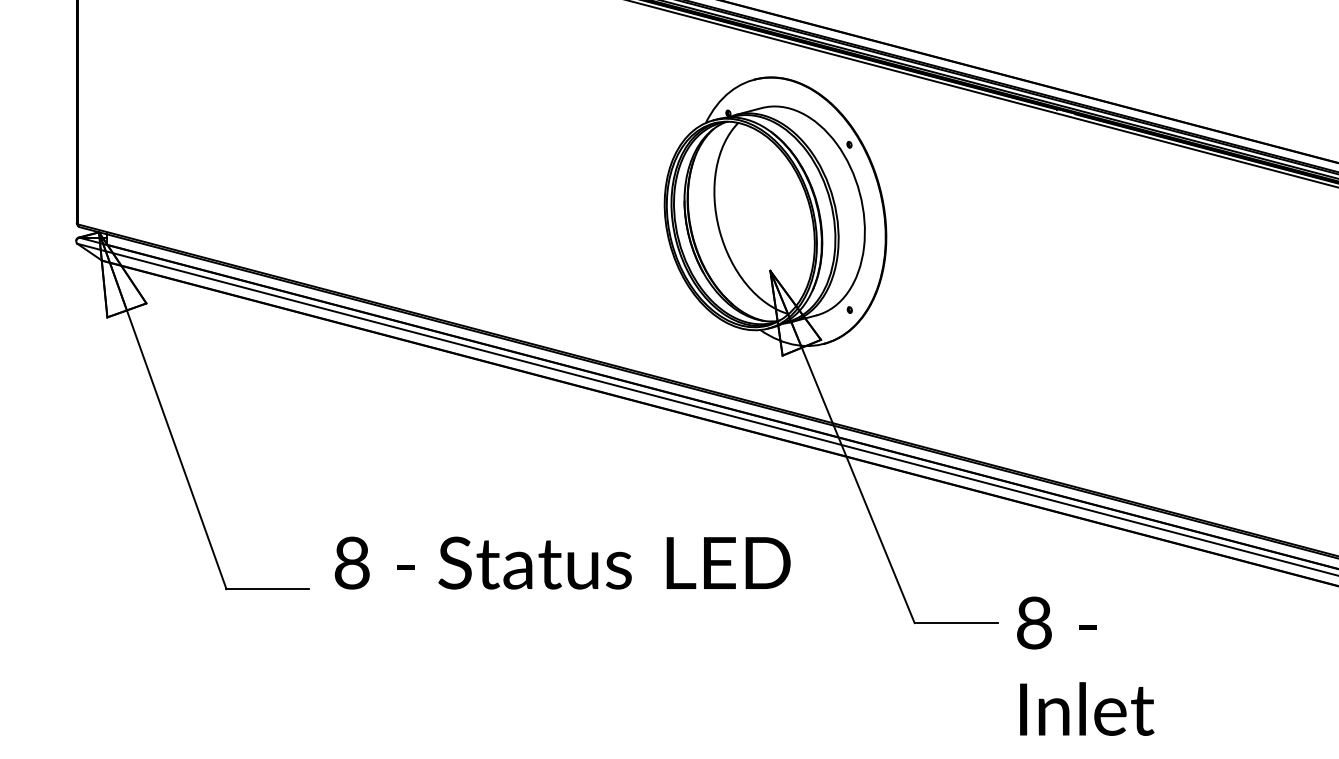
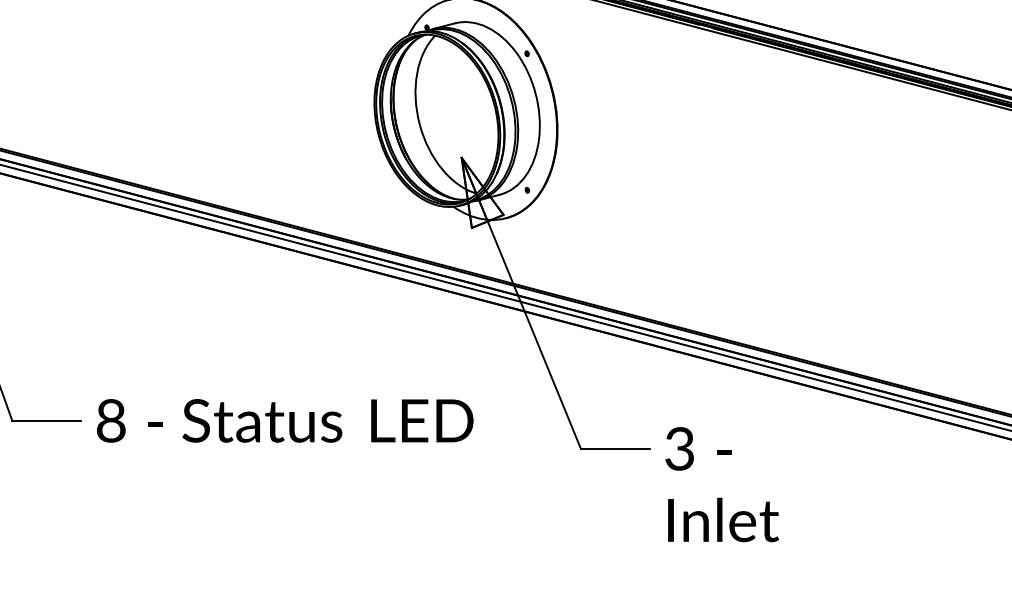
text: (562, 562) -> (285, 420), moved
text: (1033, 622) -> (679, 448), 8 -> 3

